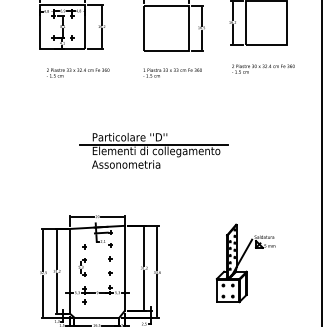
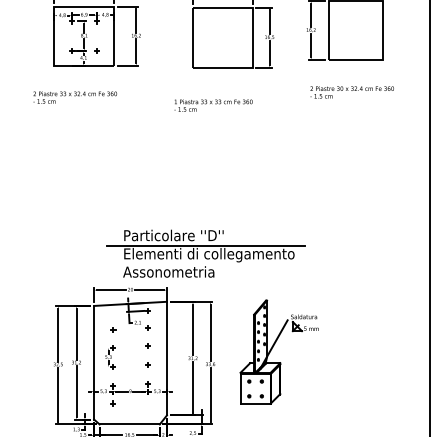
text: (78, 72) -> (75, 96), moved
text: (172, 72) -> (213, 104), moved
part: (153, 150) -> (205, 253), moved
part: (245, 263) -> (278, 352), moved

